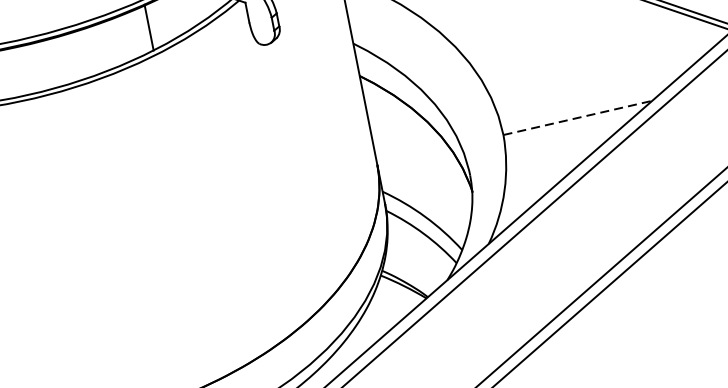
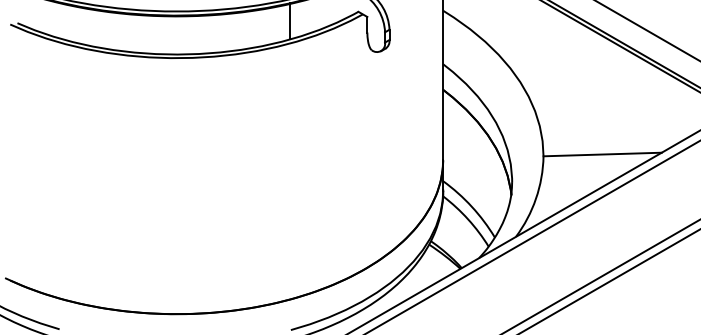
line: (578, 117) -> (603, 154), dashed -> solid

